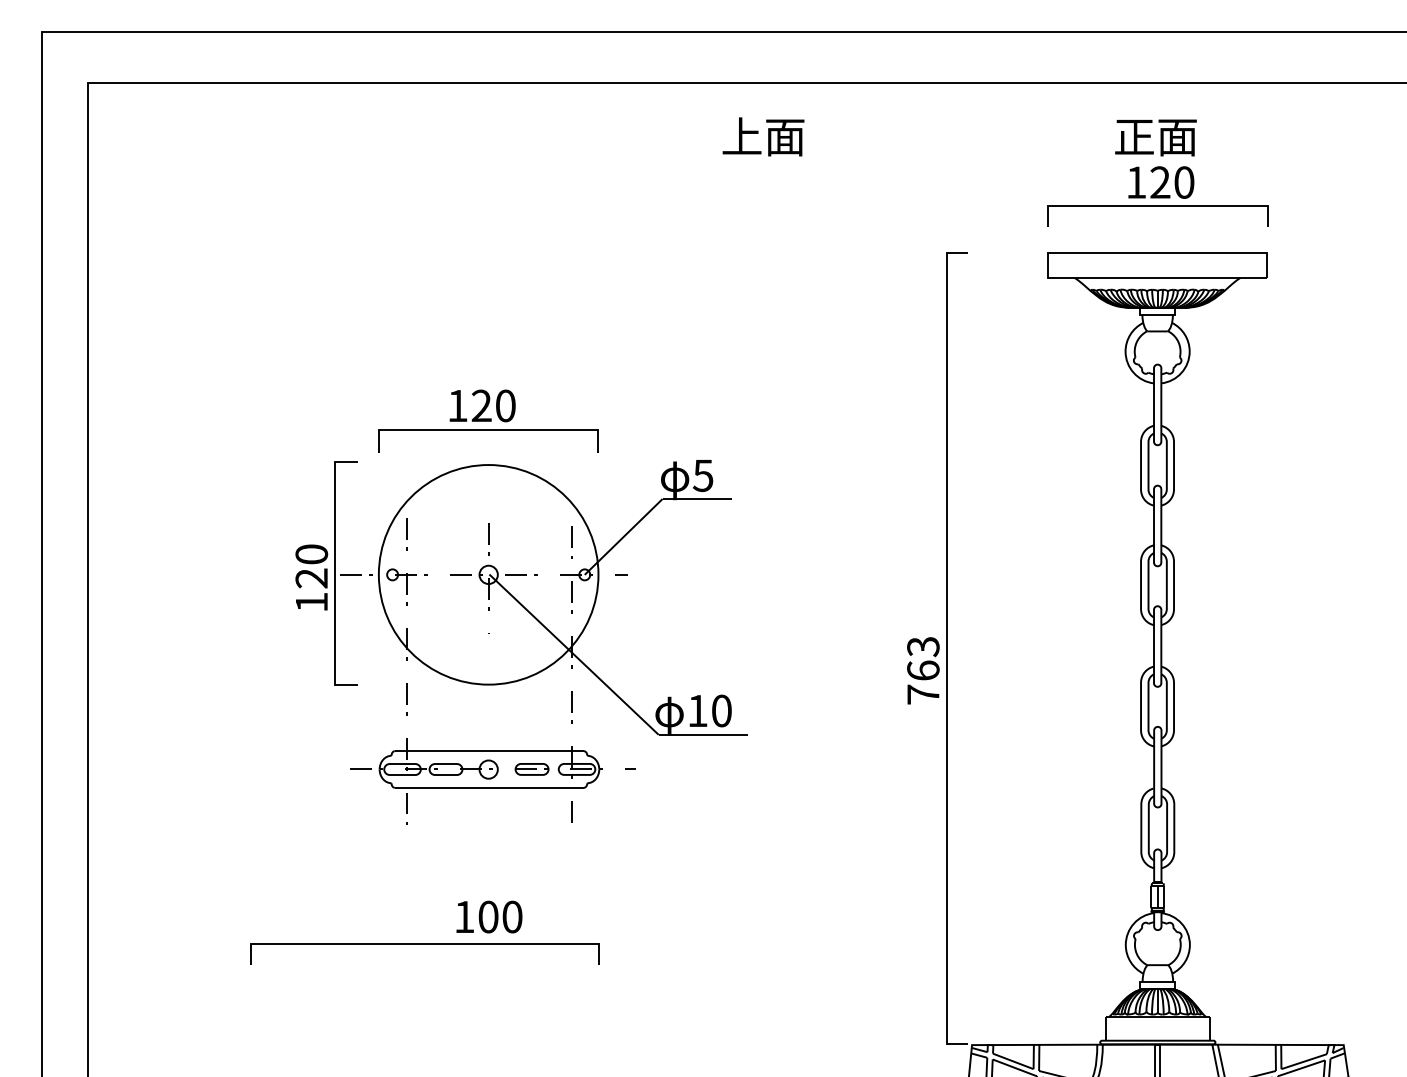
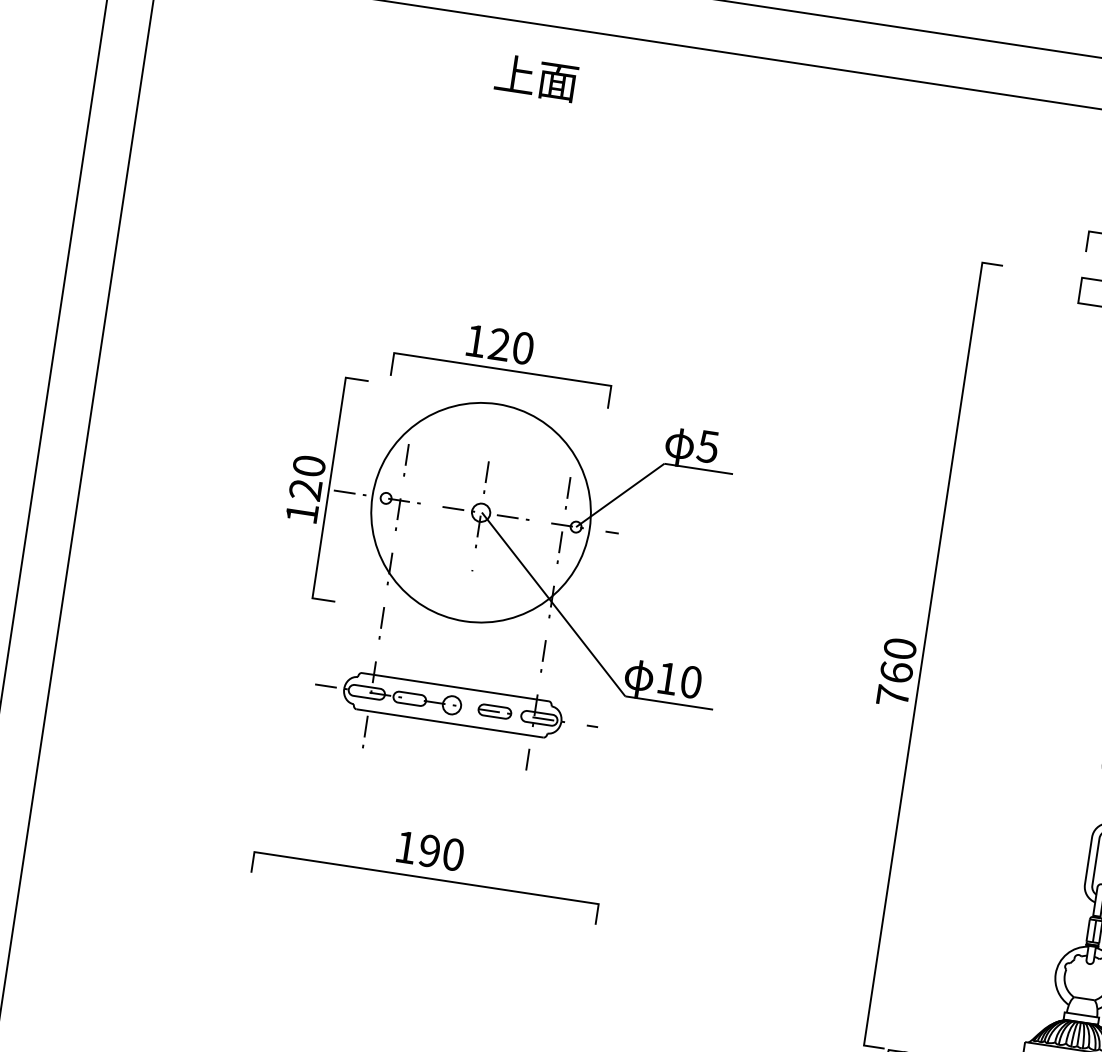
text: (763, 136) -> (536, 77), moved
text: (923, 646) -> (900, 648), 763 -> 760
text: (488, 916) -> (429, 850), 100 -> 190
line: (424, 944) -> (425, 878), moved

